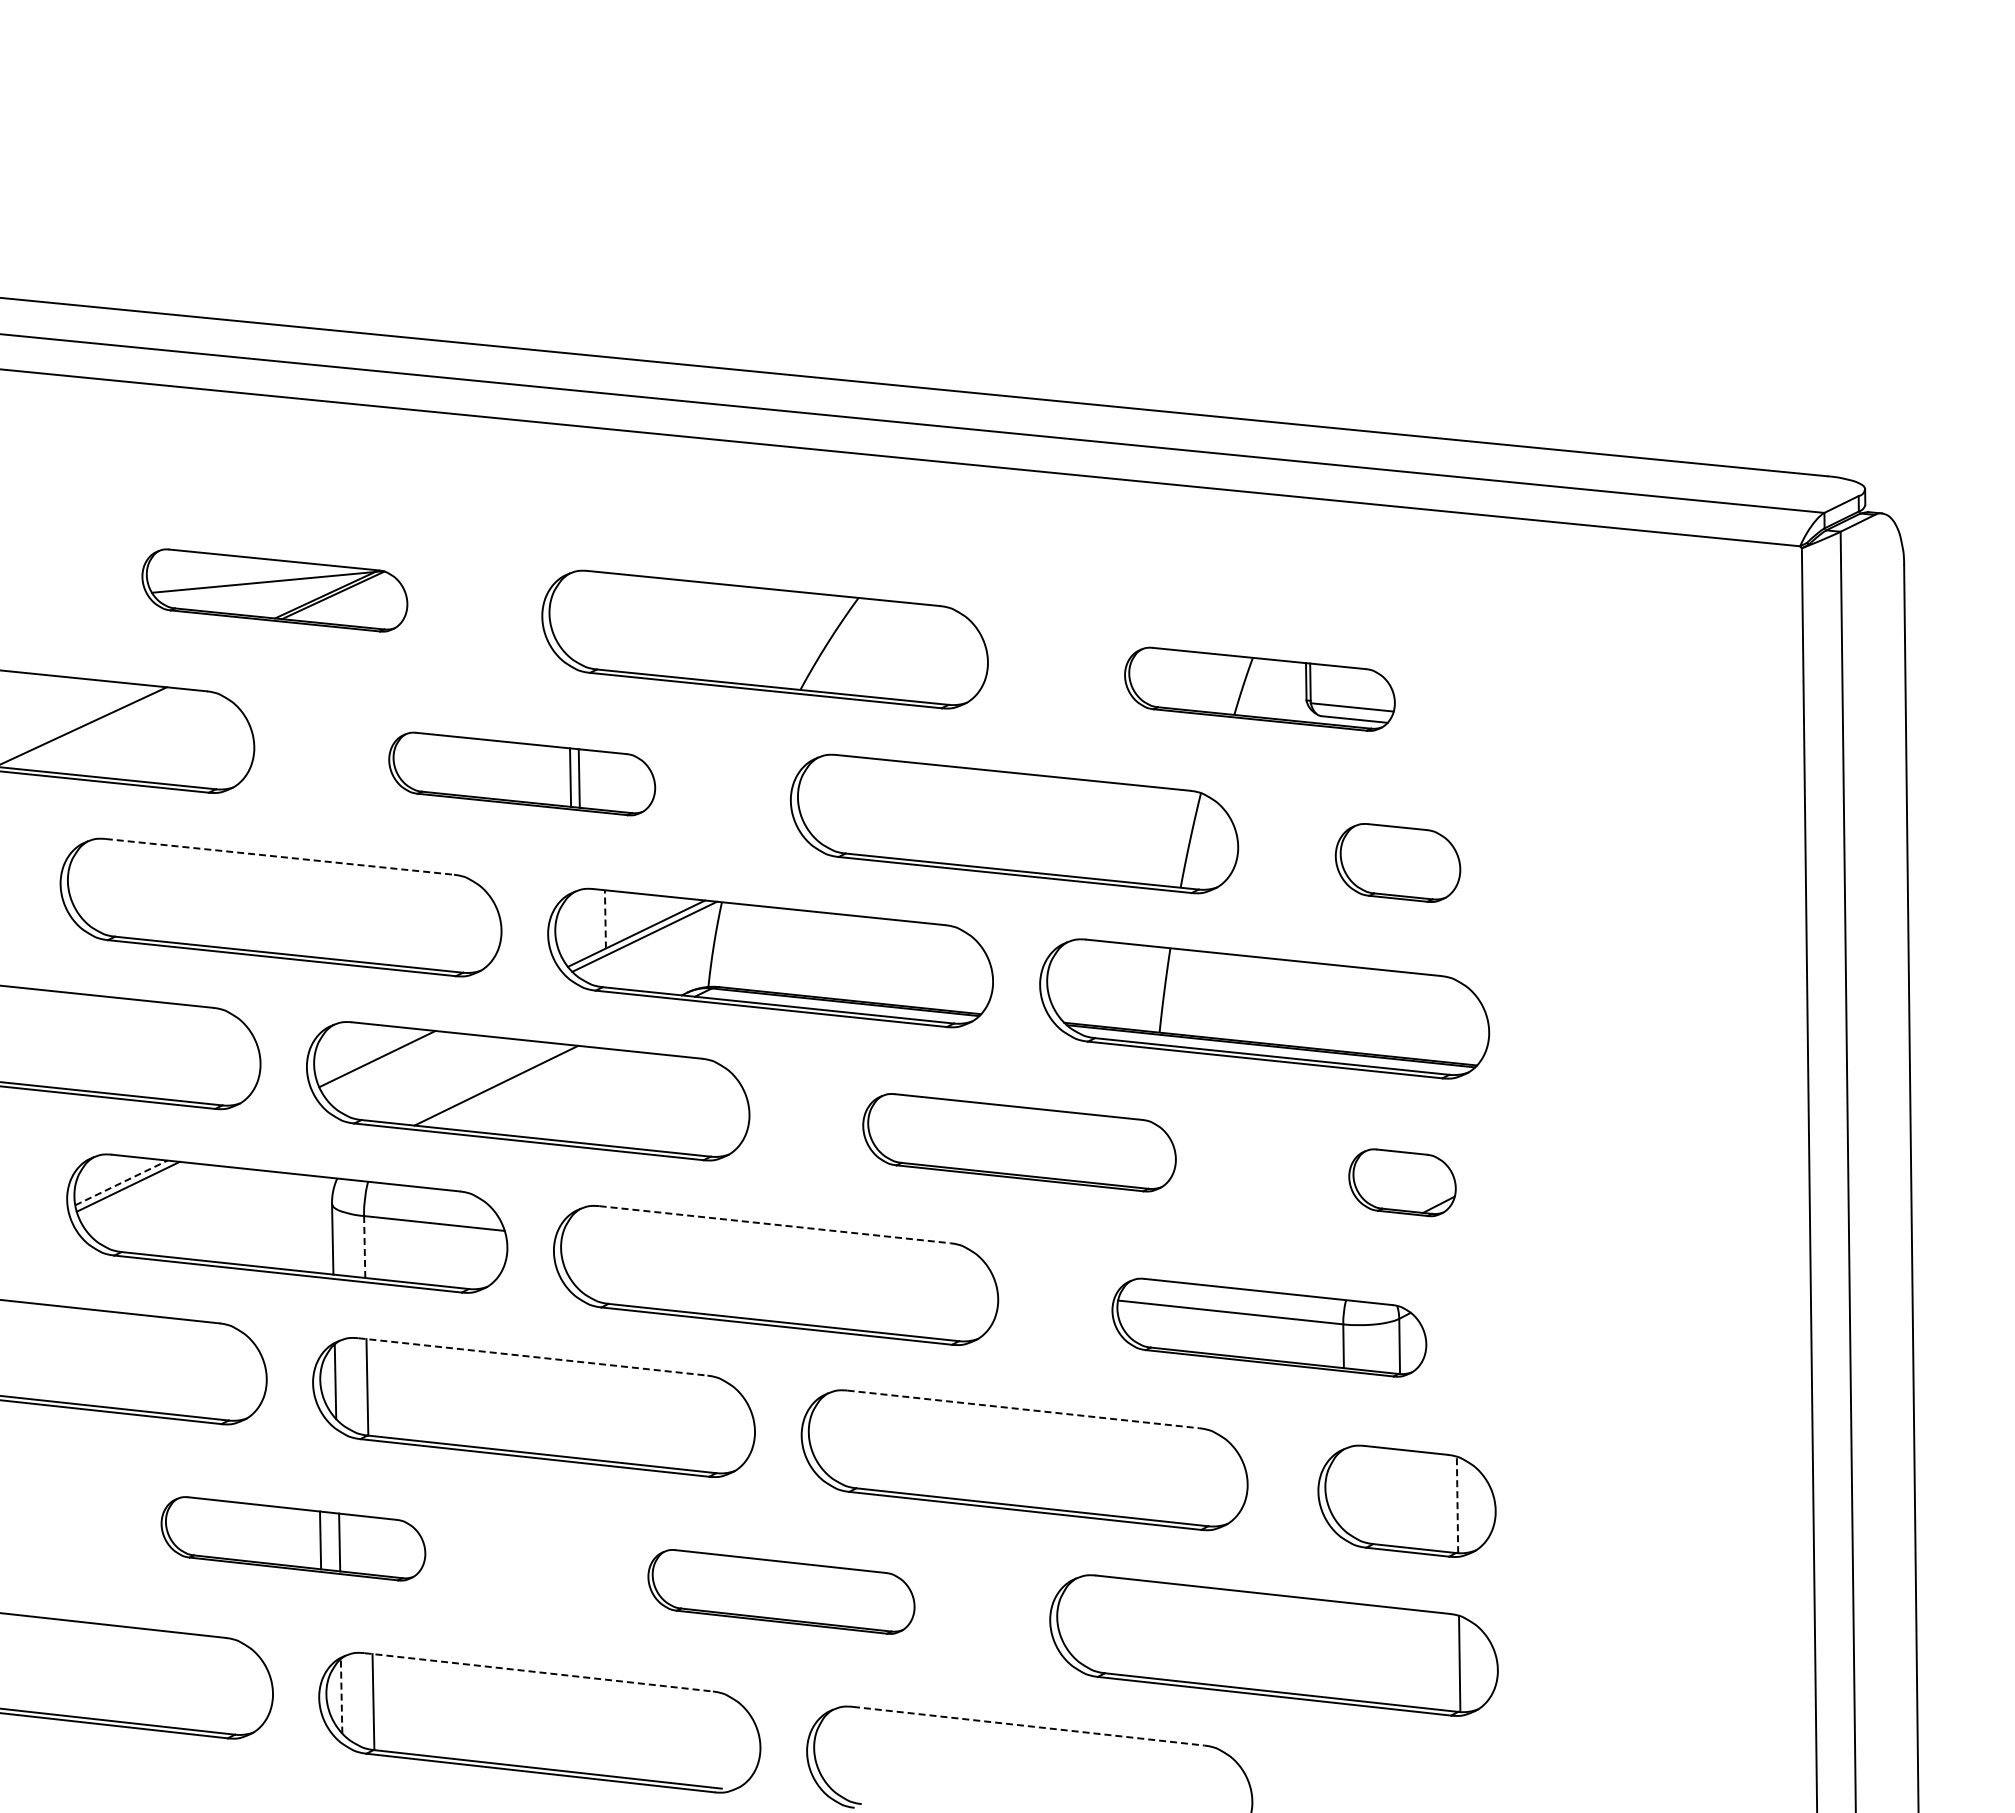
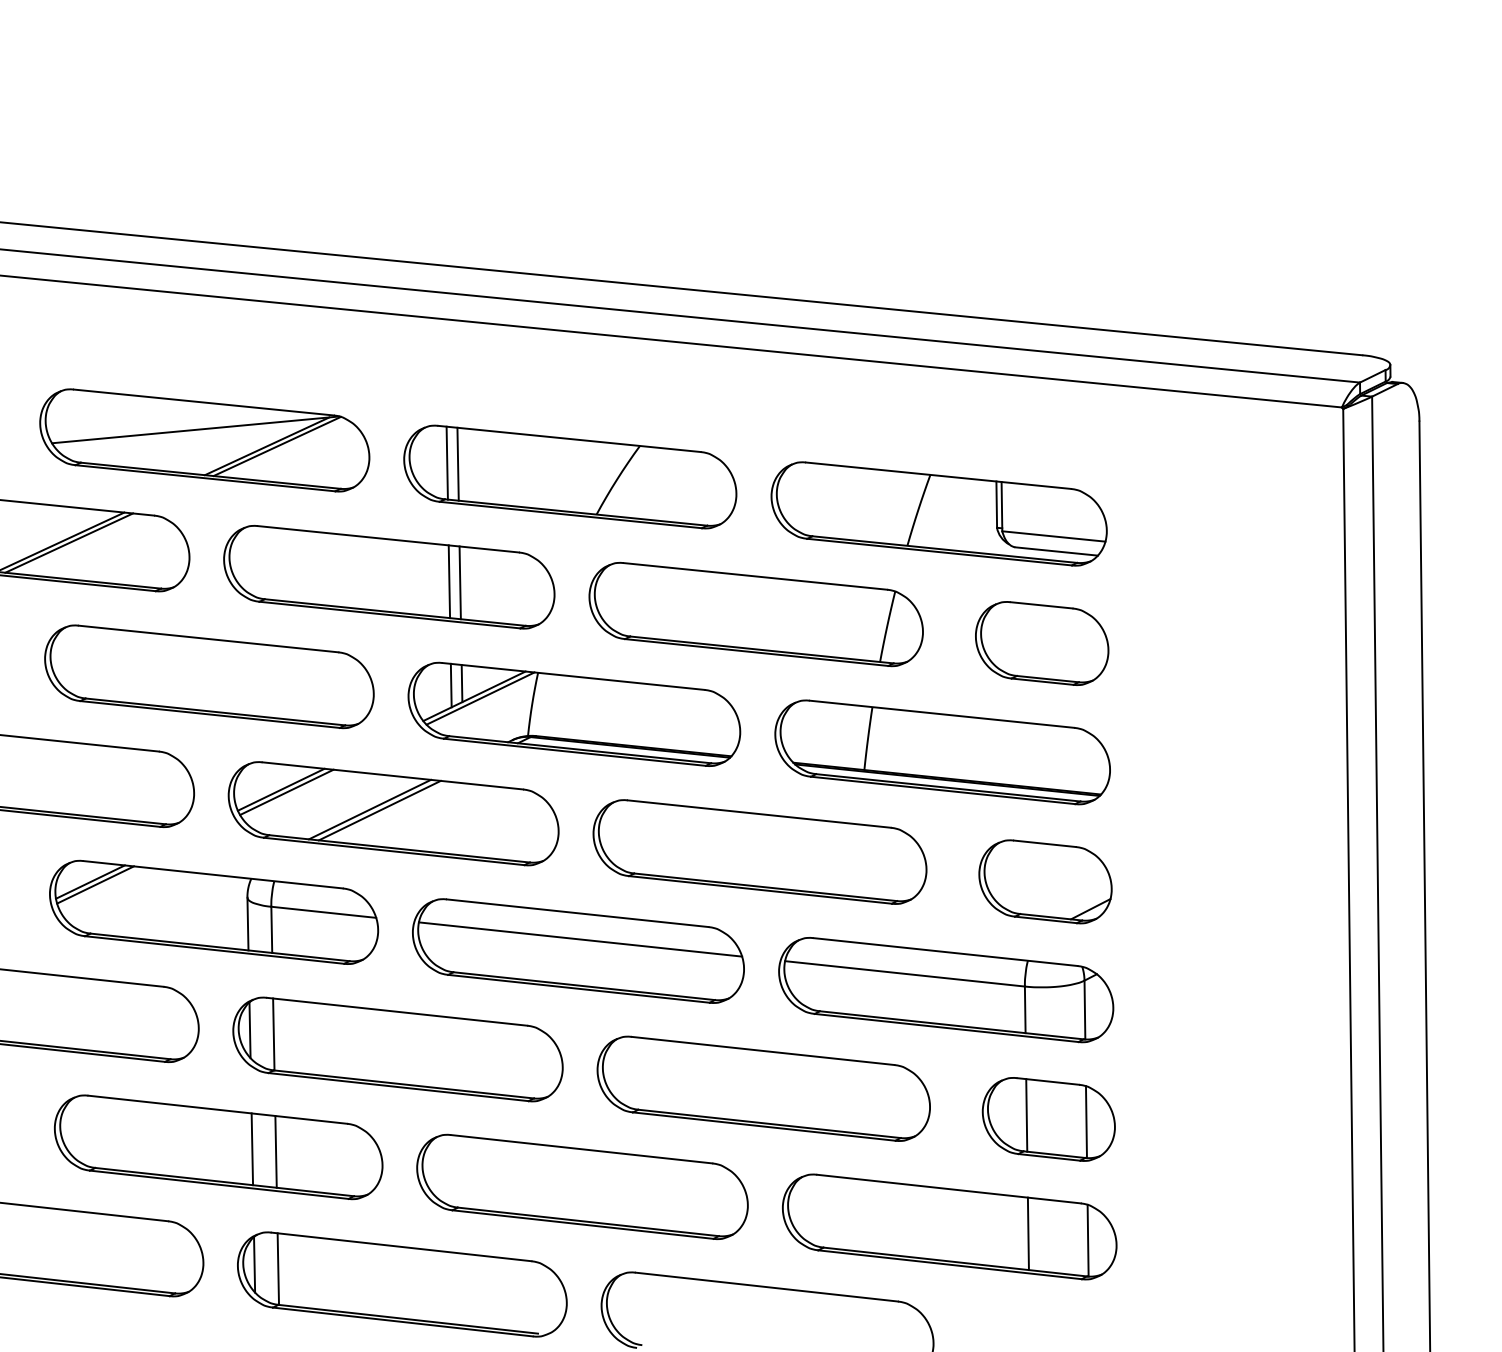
part: (274, 590) -> (204, 440), size x1.67
line: (599, 620) -> (446, 462), added
line: (614, 622) -> (458, 464), added
part: (1259, 689) -> (938, 514), size x1.67
line: (92, 728) -> (68, 543), added
part: (521, 773) -> (388, 576), size x1.67
line: (279, 856) -> (208, 638), dashed -> solid
part: (1397, 862) -> (1041, 643), size x1.43
line: (619, 916) -> (461, 683), added
line: (605, 918) -> (451, 684), dashed -> solid
line: (384, 1062) -> (286, 792), added
line: (509, 1087) -> (379, 810), added
part: (1019, 1142) -> (759, 851), size x1.43
line: (121, 1182) -> (90, 881), dashed -> solid
part: (1402, 1182) -> (1045, 881), size x1.67
line: (775, 1224) -> (578, 913), dashed -> solid
line: (364, 1247) -> (271, 930), dashed -> solid
line: (778, 1259) -> (580, 939), added
part: (1269, 1327) -> (946, 989), size x1.43
line: (533, 1356) -> (397, 1011), dashed -> solid
line: (1024, 1409) -> (763, 1050), dashed -> solid
line: (1377, 1495) -> (1026, 1115), added
line: (1457, 1504) -> (1086, 1121), dashed -> solid
part: (293, 1538) -> (218, 1147), size x1.67
part: (781, 1591) -> (582, 1186), size x1.67
line: (1379, 1654) -> (1028, 1233), added
line: (539, 1672) -> (402, 1247), dashed -> solid
line: (341, 1695) -> (254, 1264), dashed -> solid
line: (1028, 1726) -> (766, 1287), dashed -> solid

